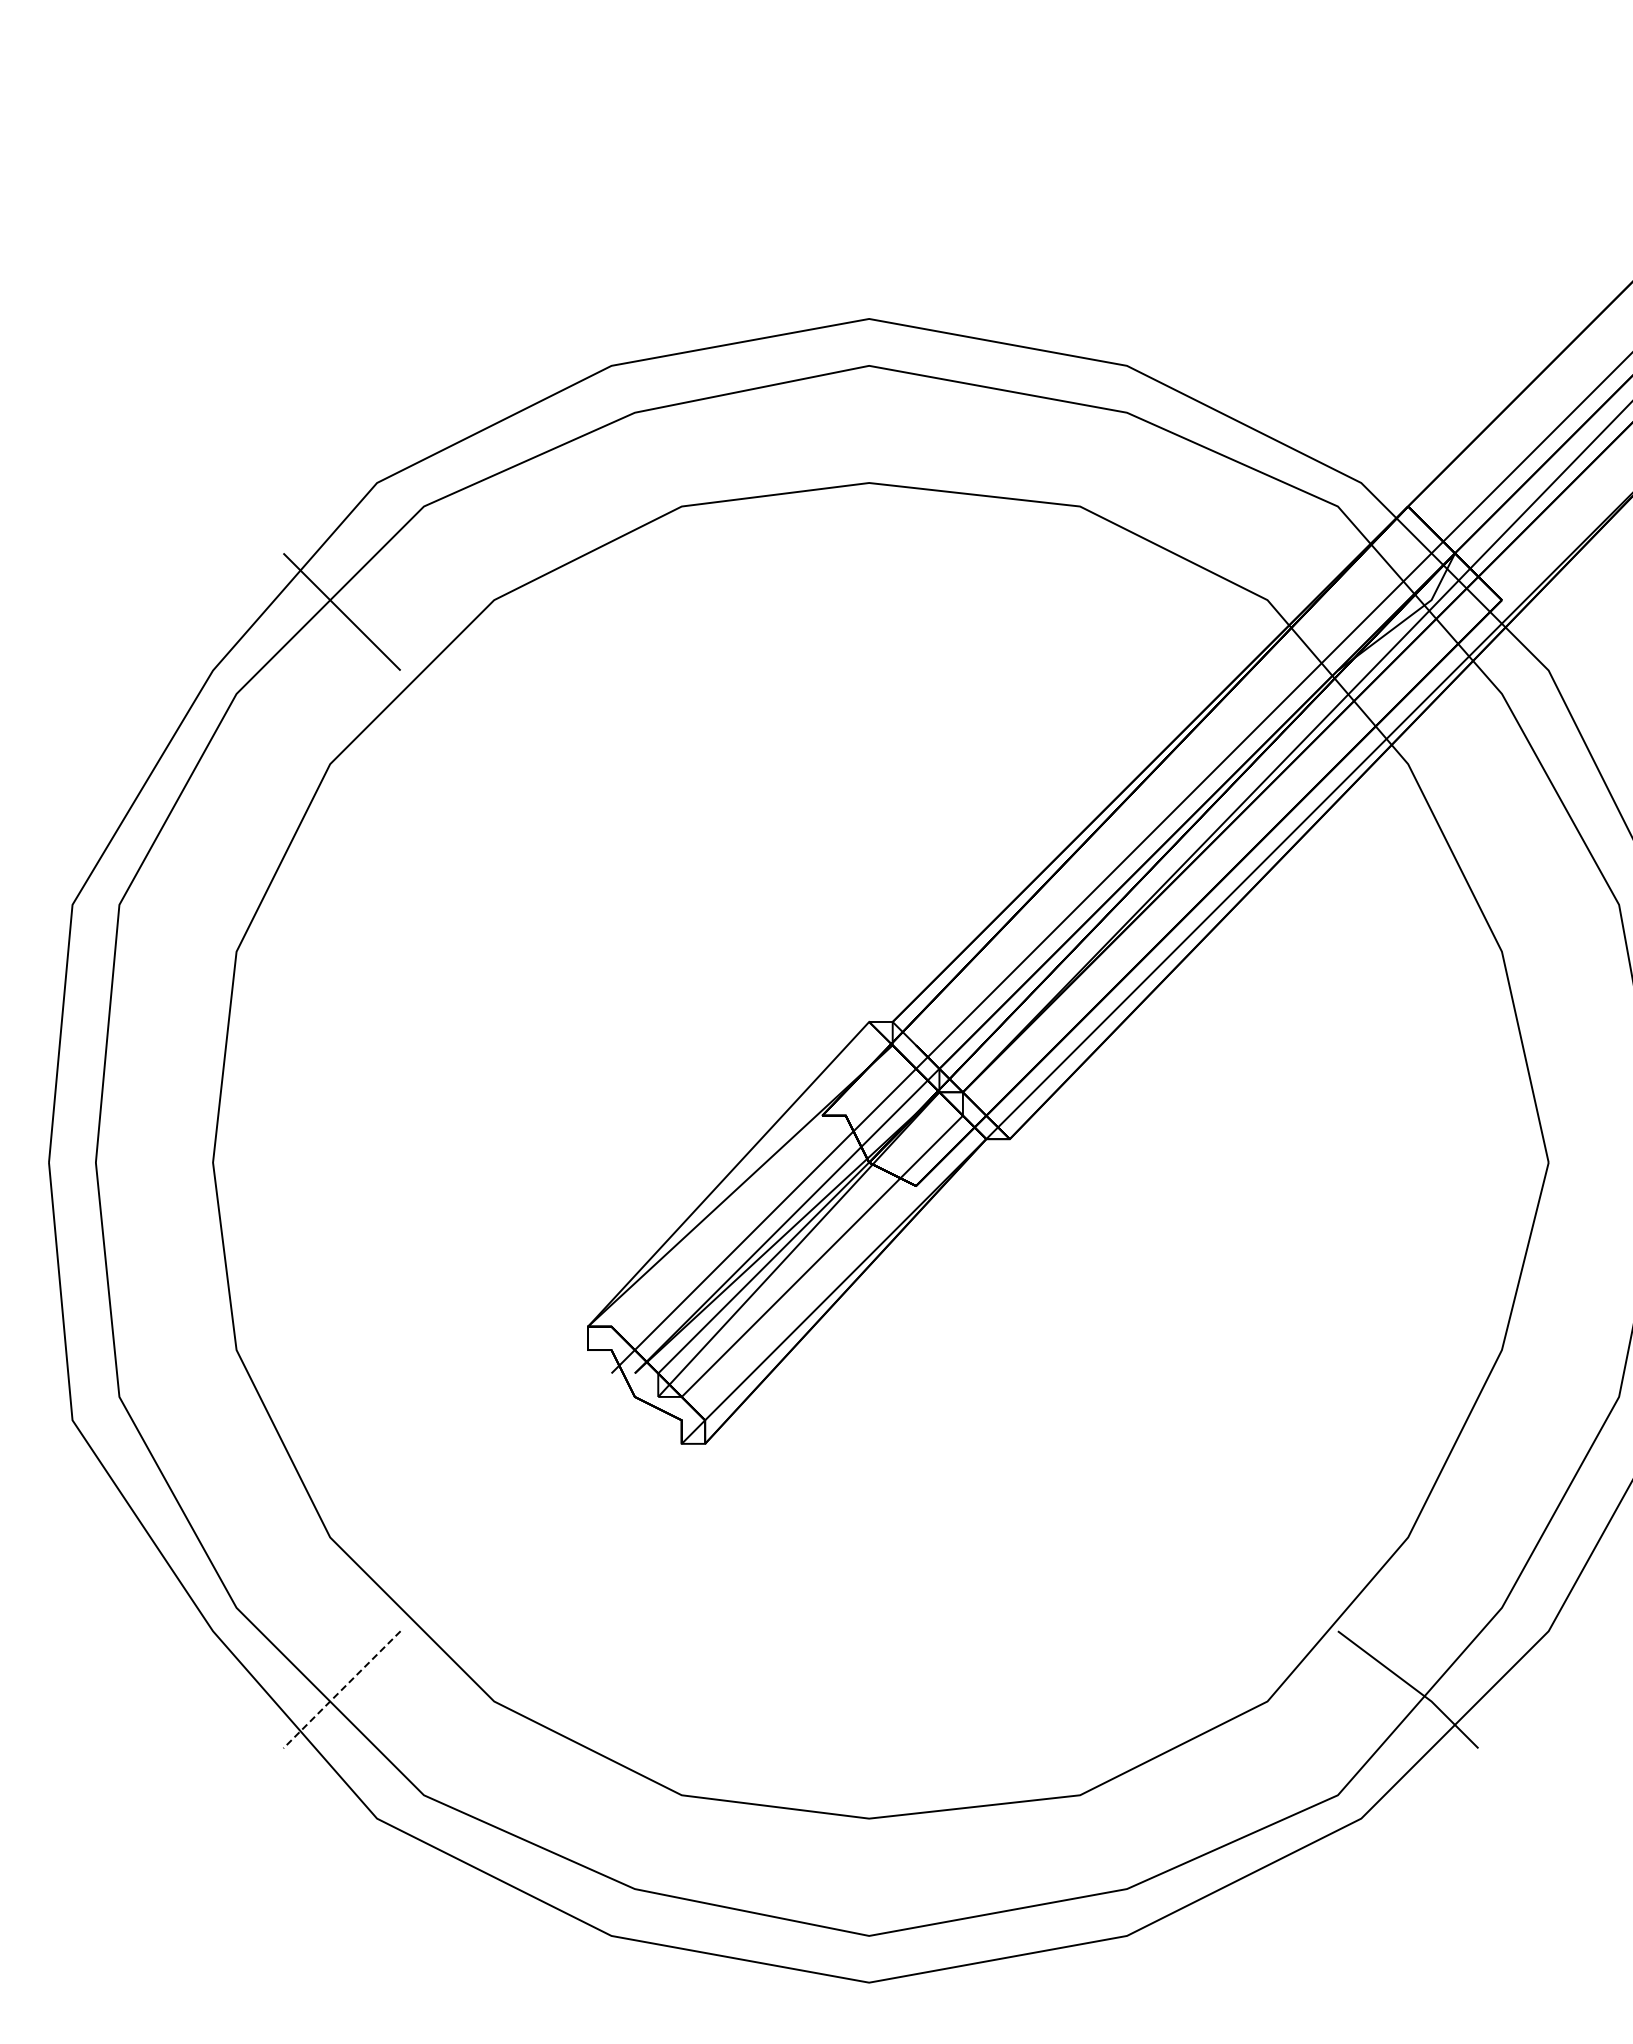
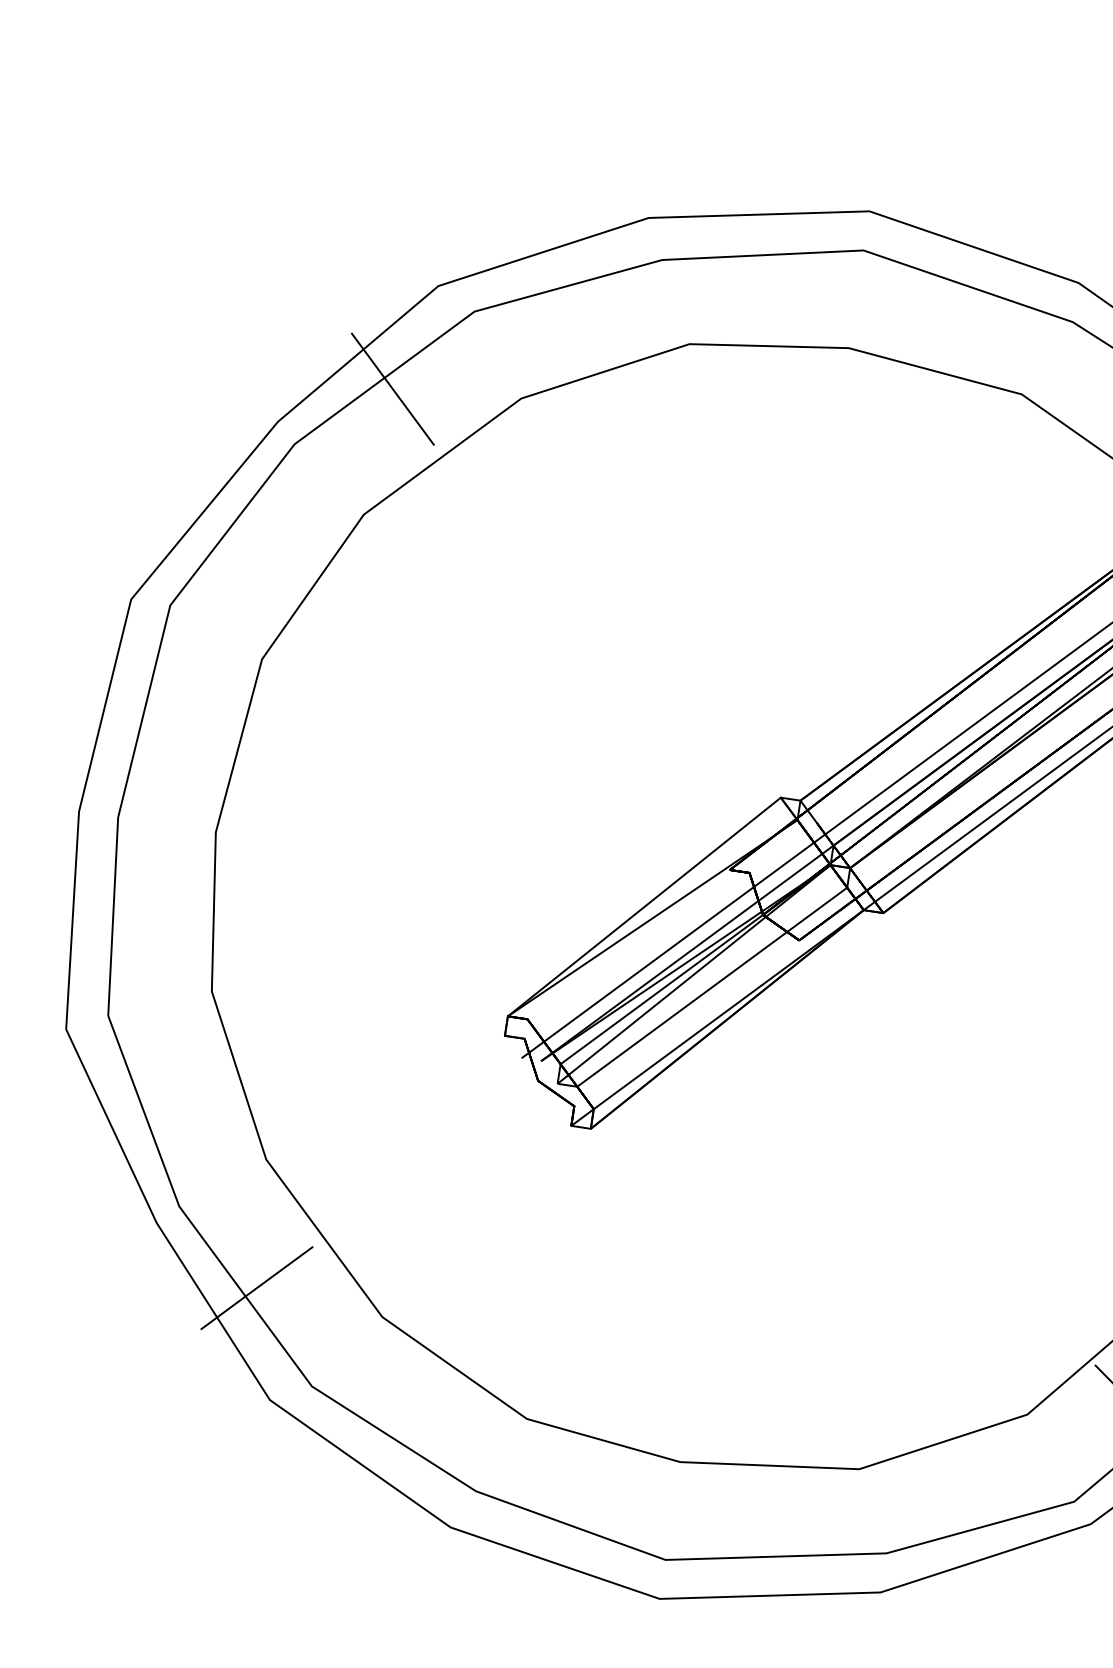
line: (341, 1690) -> (256, 1288), dashed -> solid

